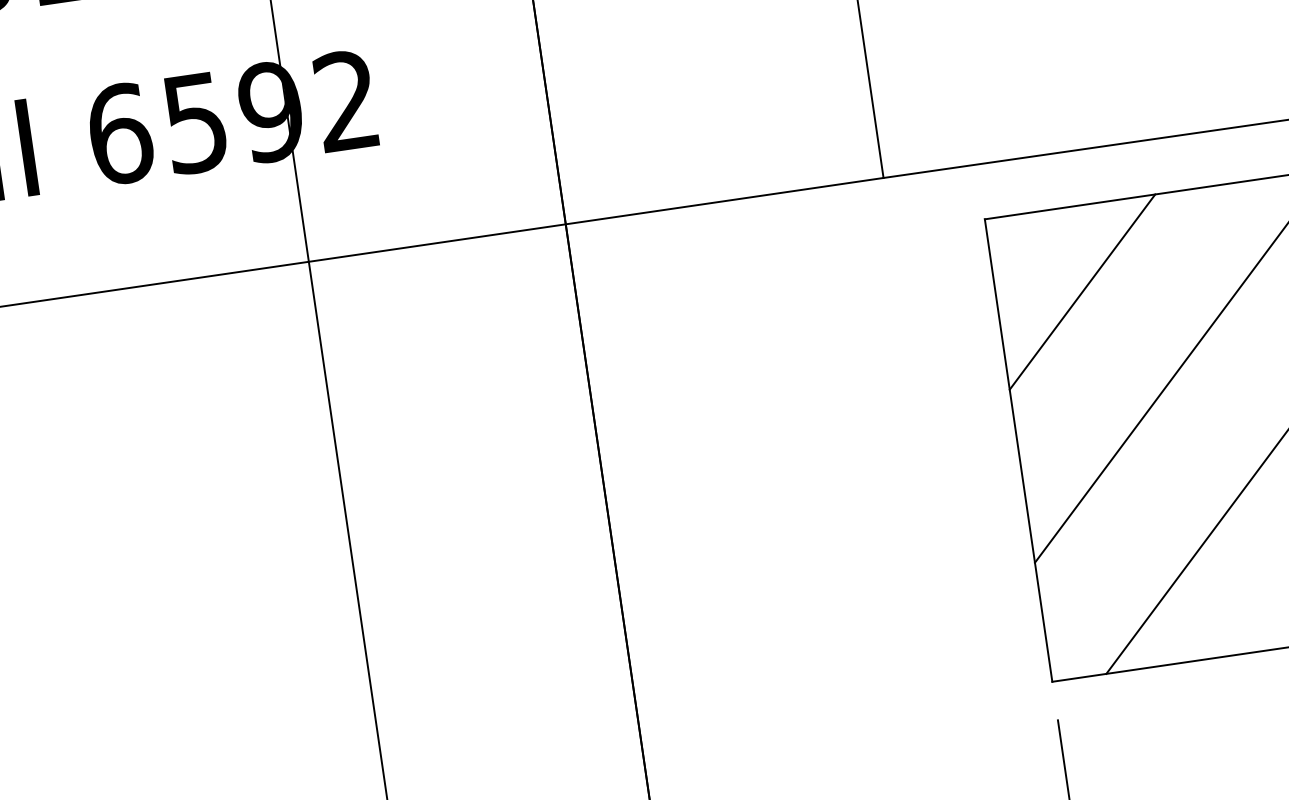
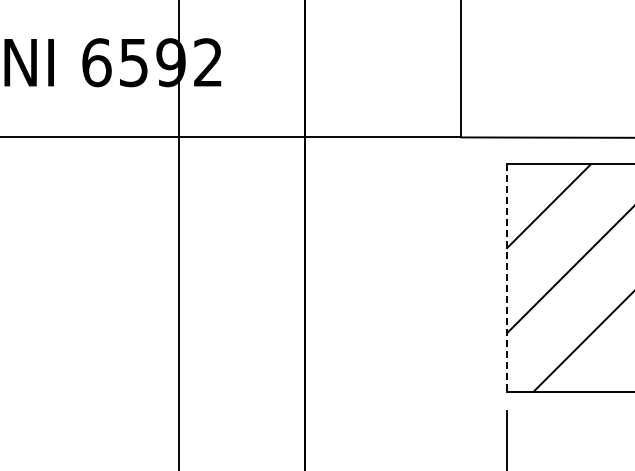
line: (1019, 451) -> (507, 278), solid -> dashed

